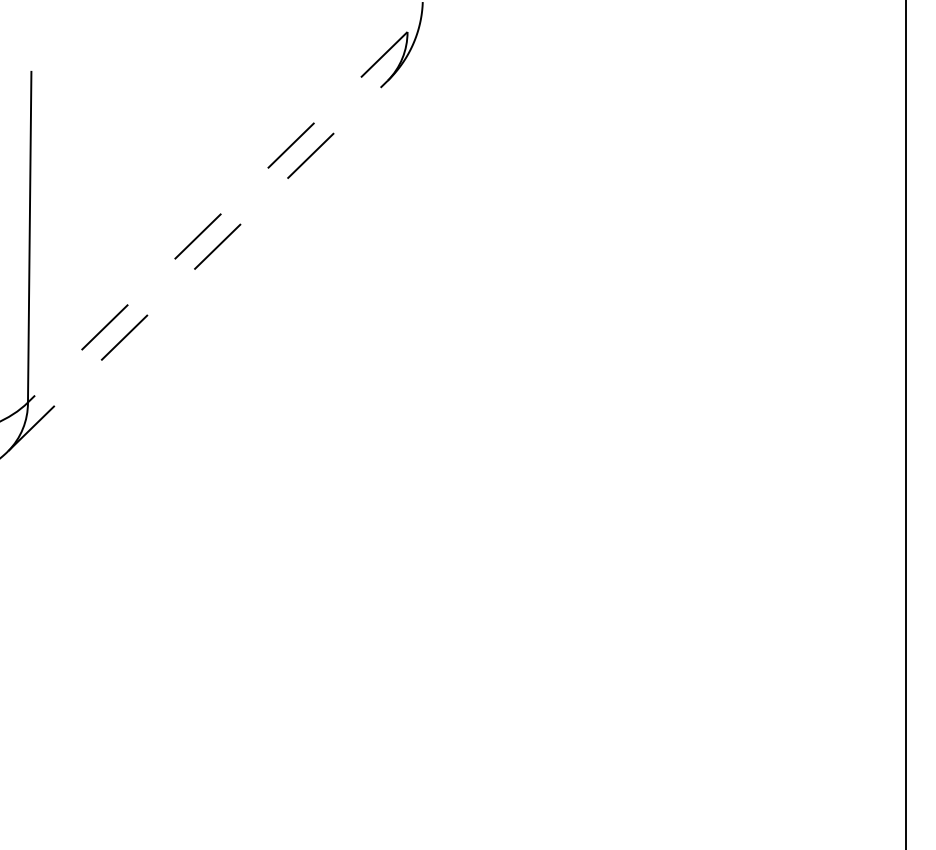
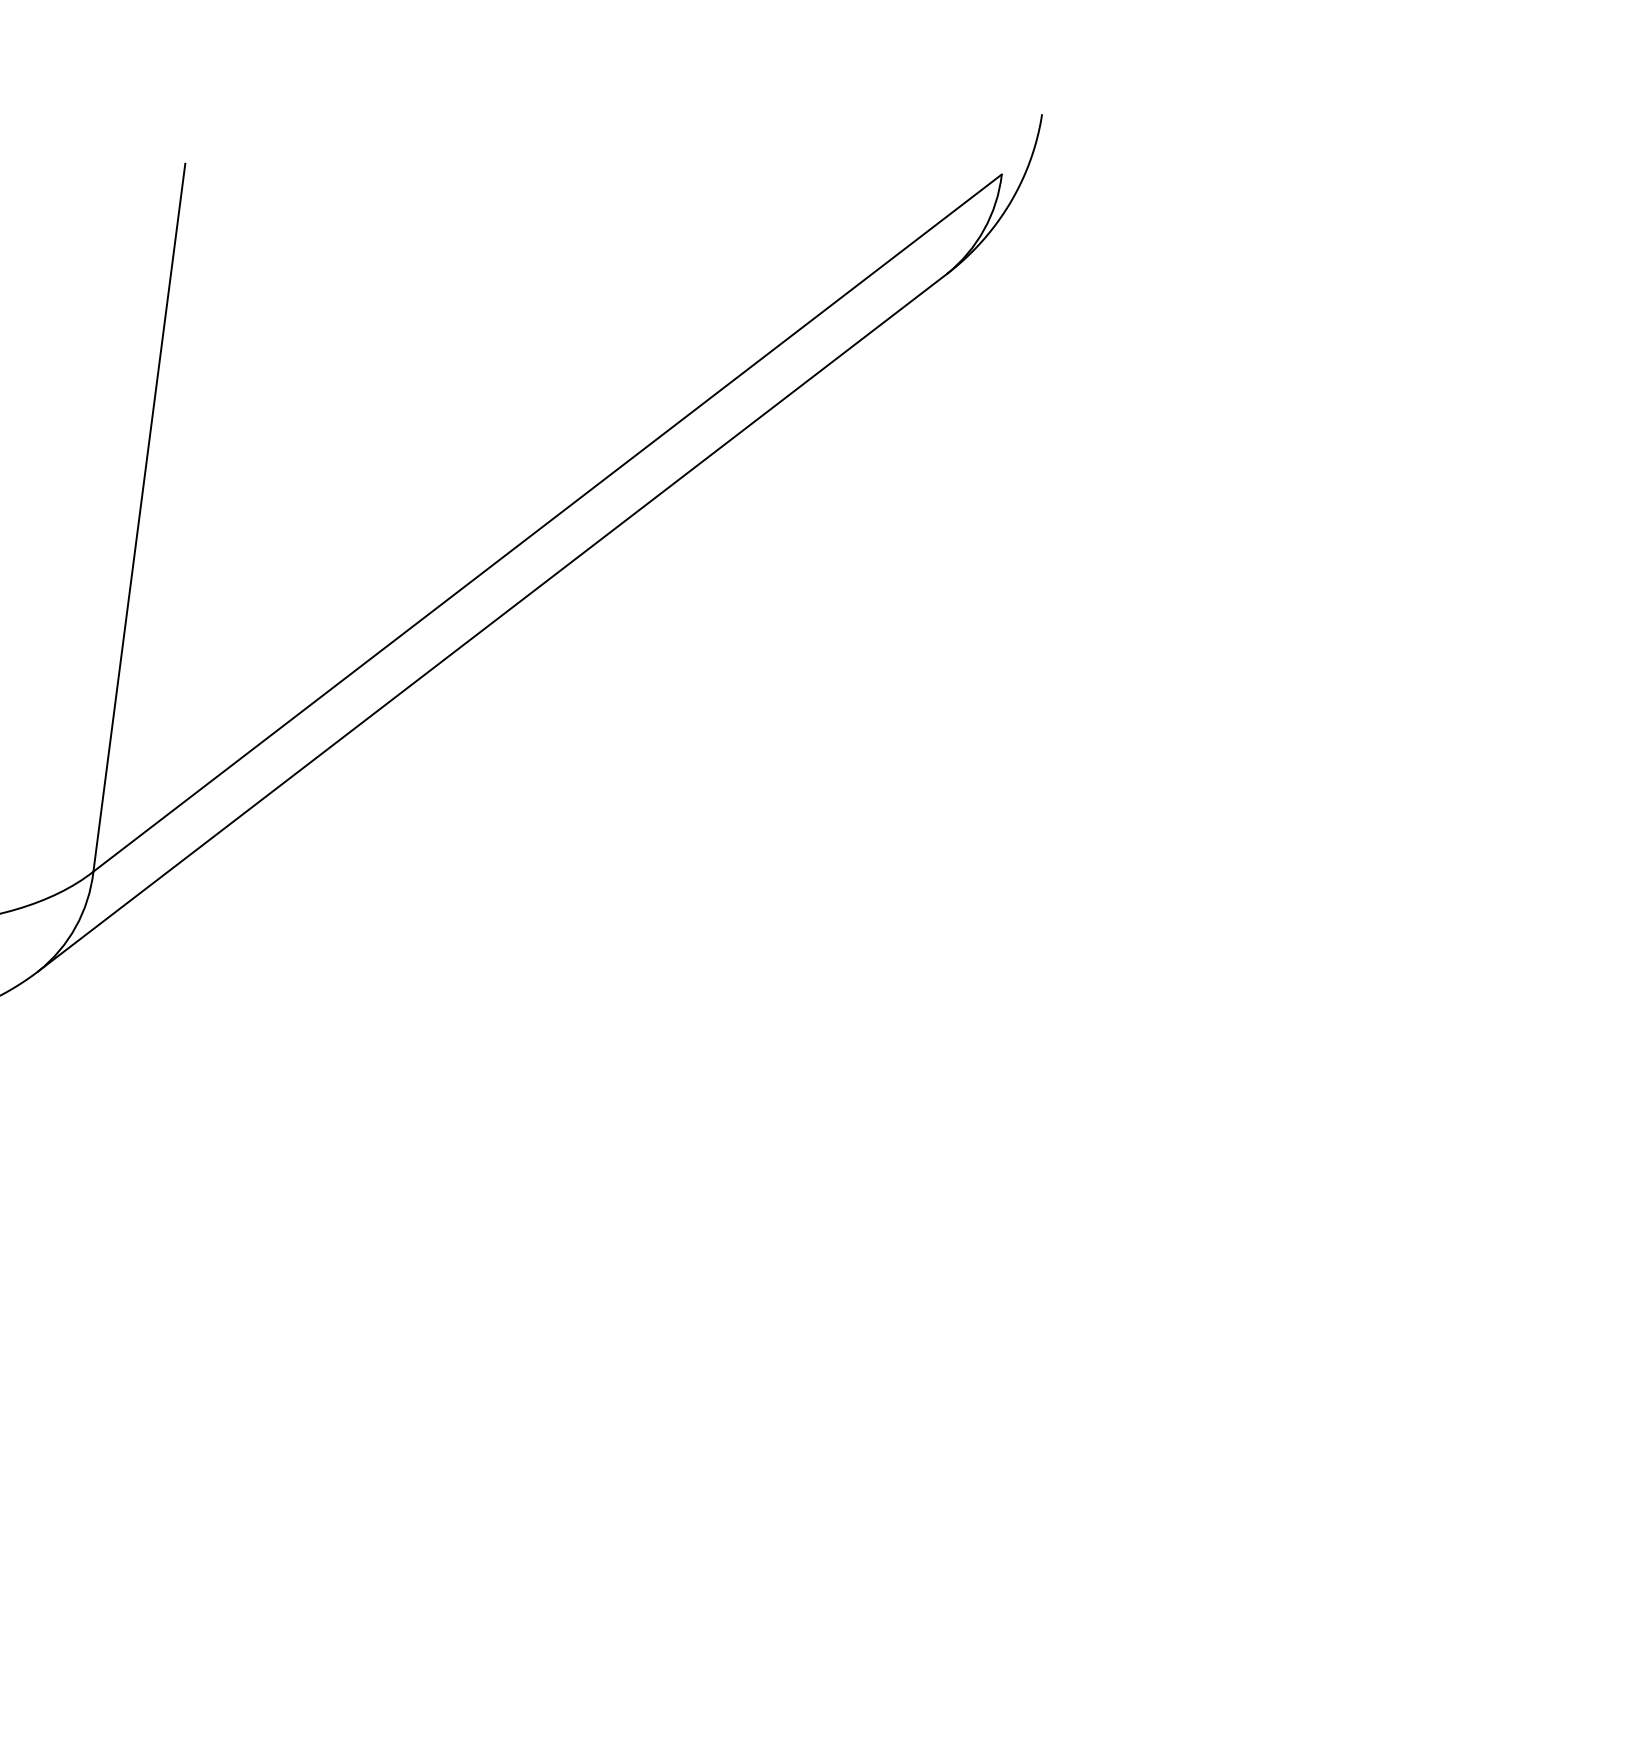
line: (217, 217) -> (546, 523), dashed -> solid
line: (198, 265) -> (493, 621), dashed -> solid

